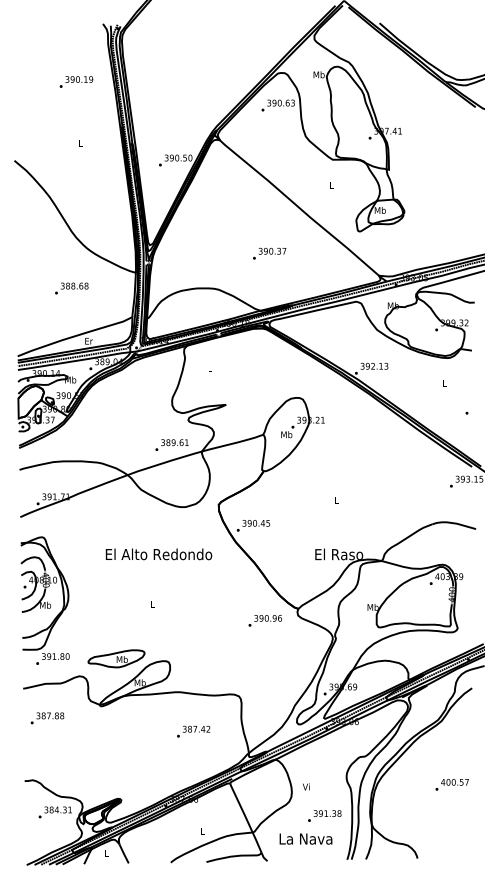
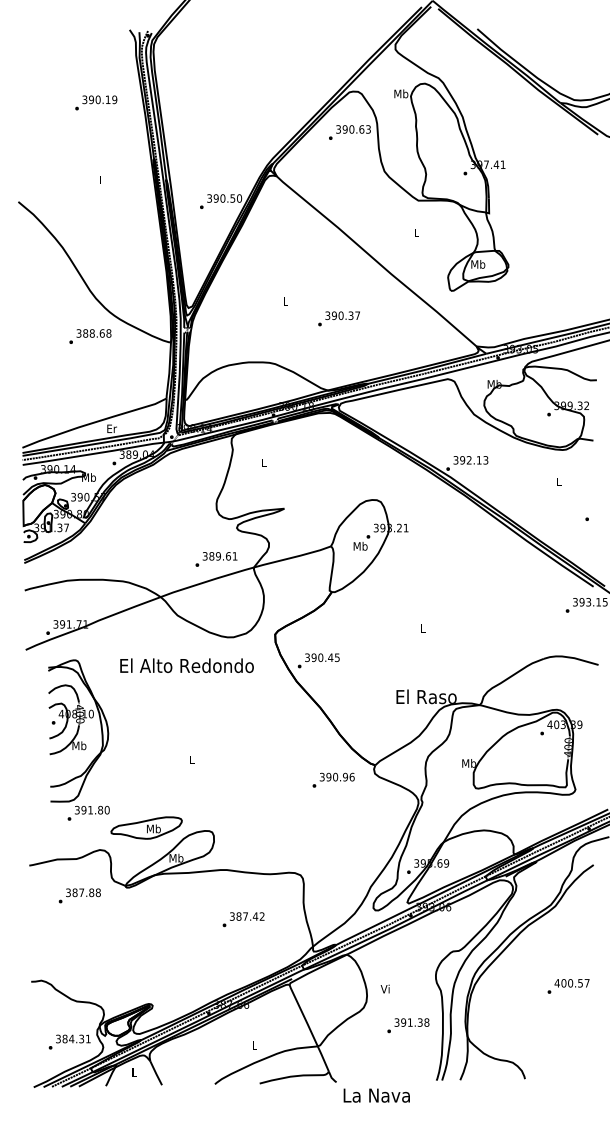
text: (71, 288) -> (90, 336), moved
text: (158, 554) -> (186, 665), moved
part: (44, 600) -> (78, 739), moved
text: (47, 718) -> (79, 895), moved
text: (55, 811) -> (69, 1041), moved
text: (305, 838) -> (376, 1095), moved

